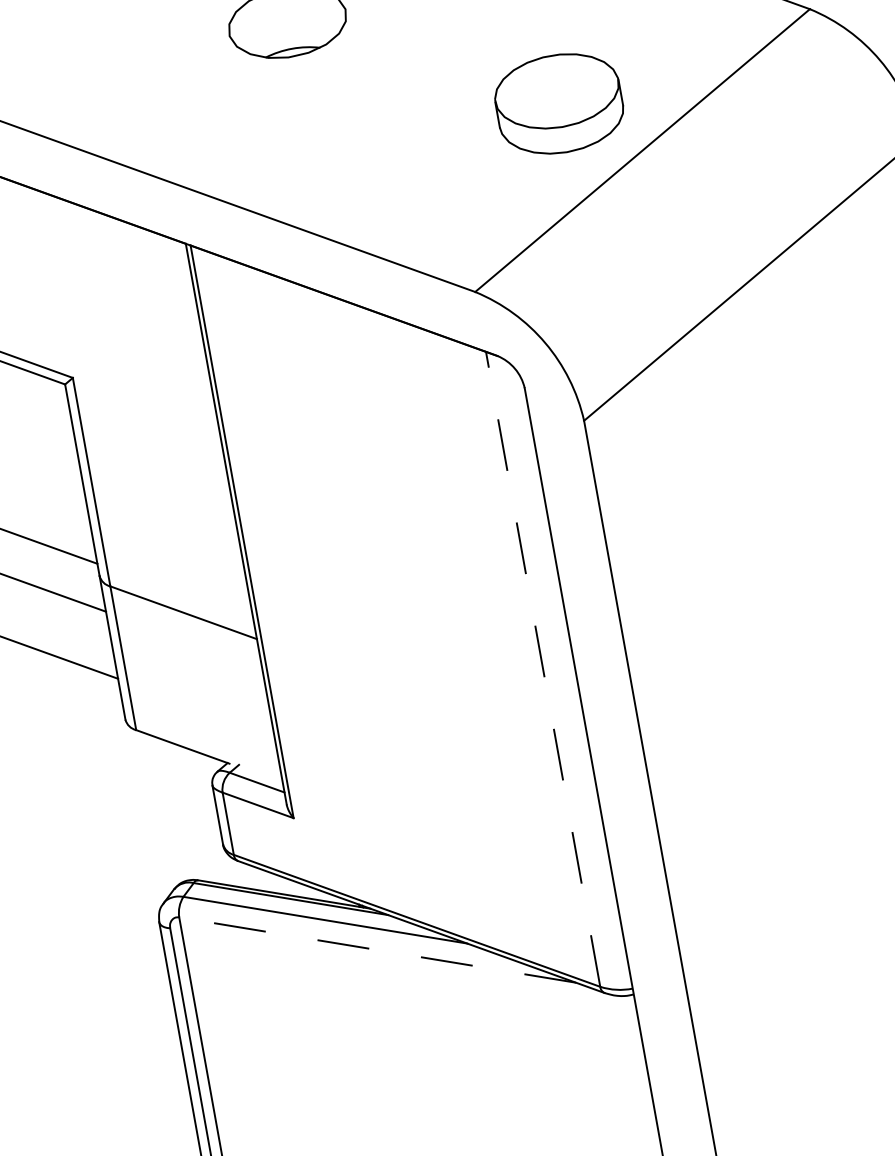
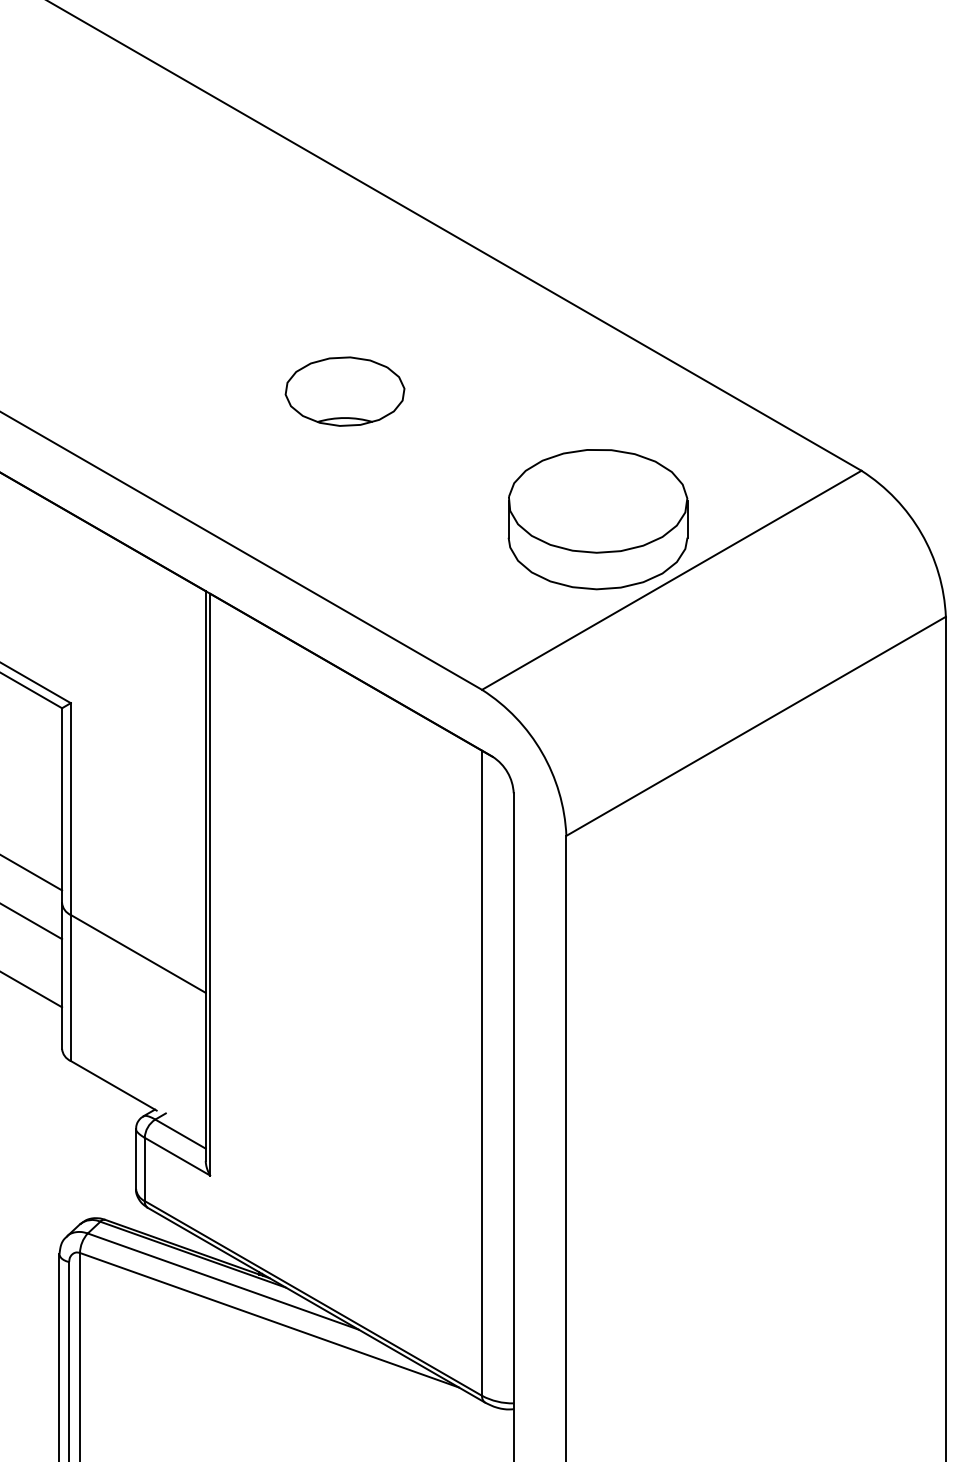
part: (558, 103) -> (597, 519), size x1.43
line: (543, 669) -> (482, 1073), dashed -> solid
line: (377, 950) -> (269, 1320), dashed -> solid

